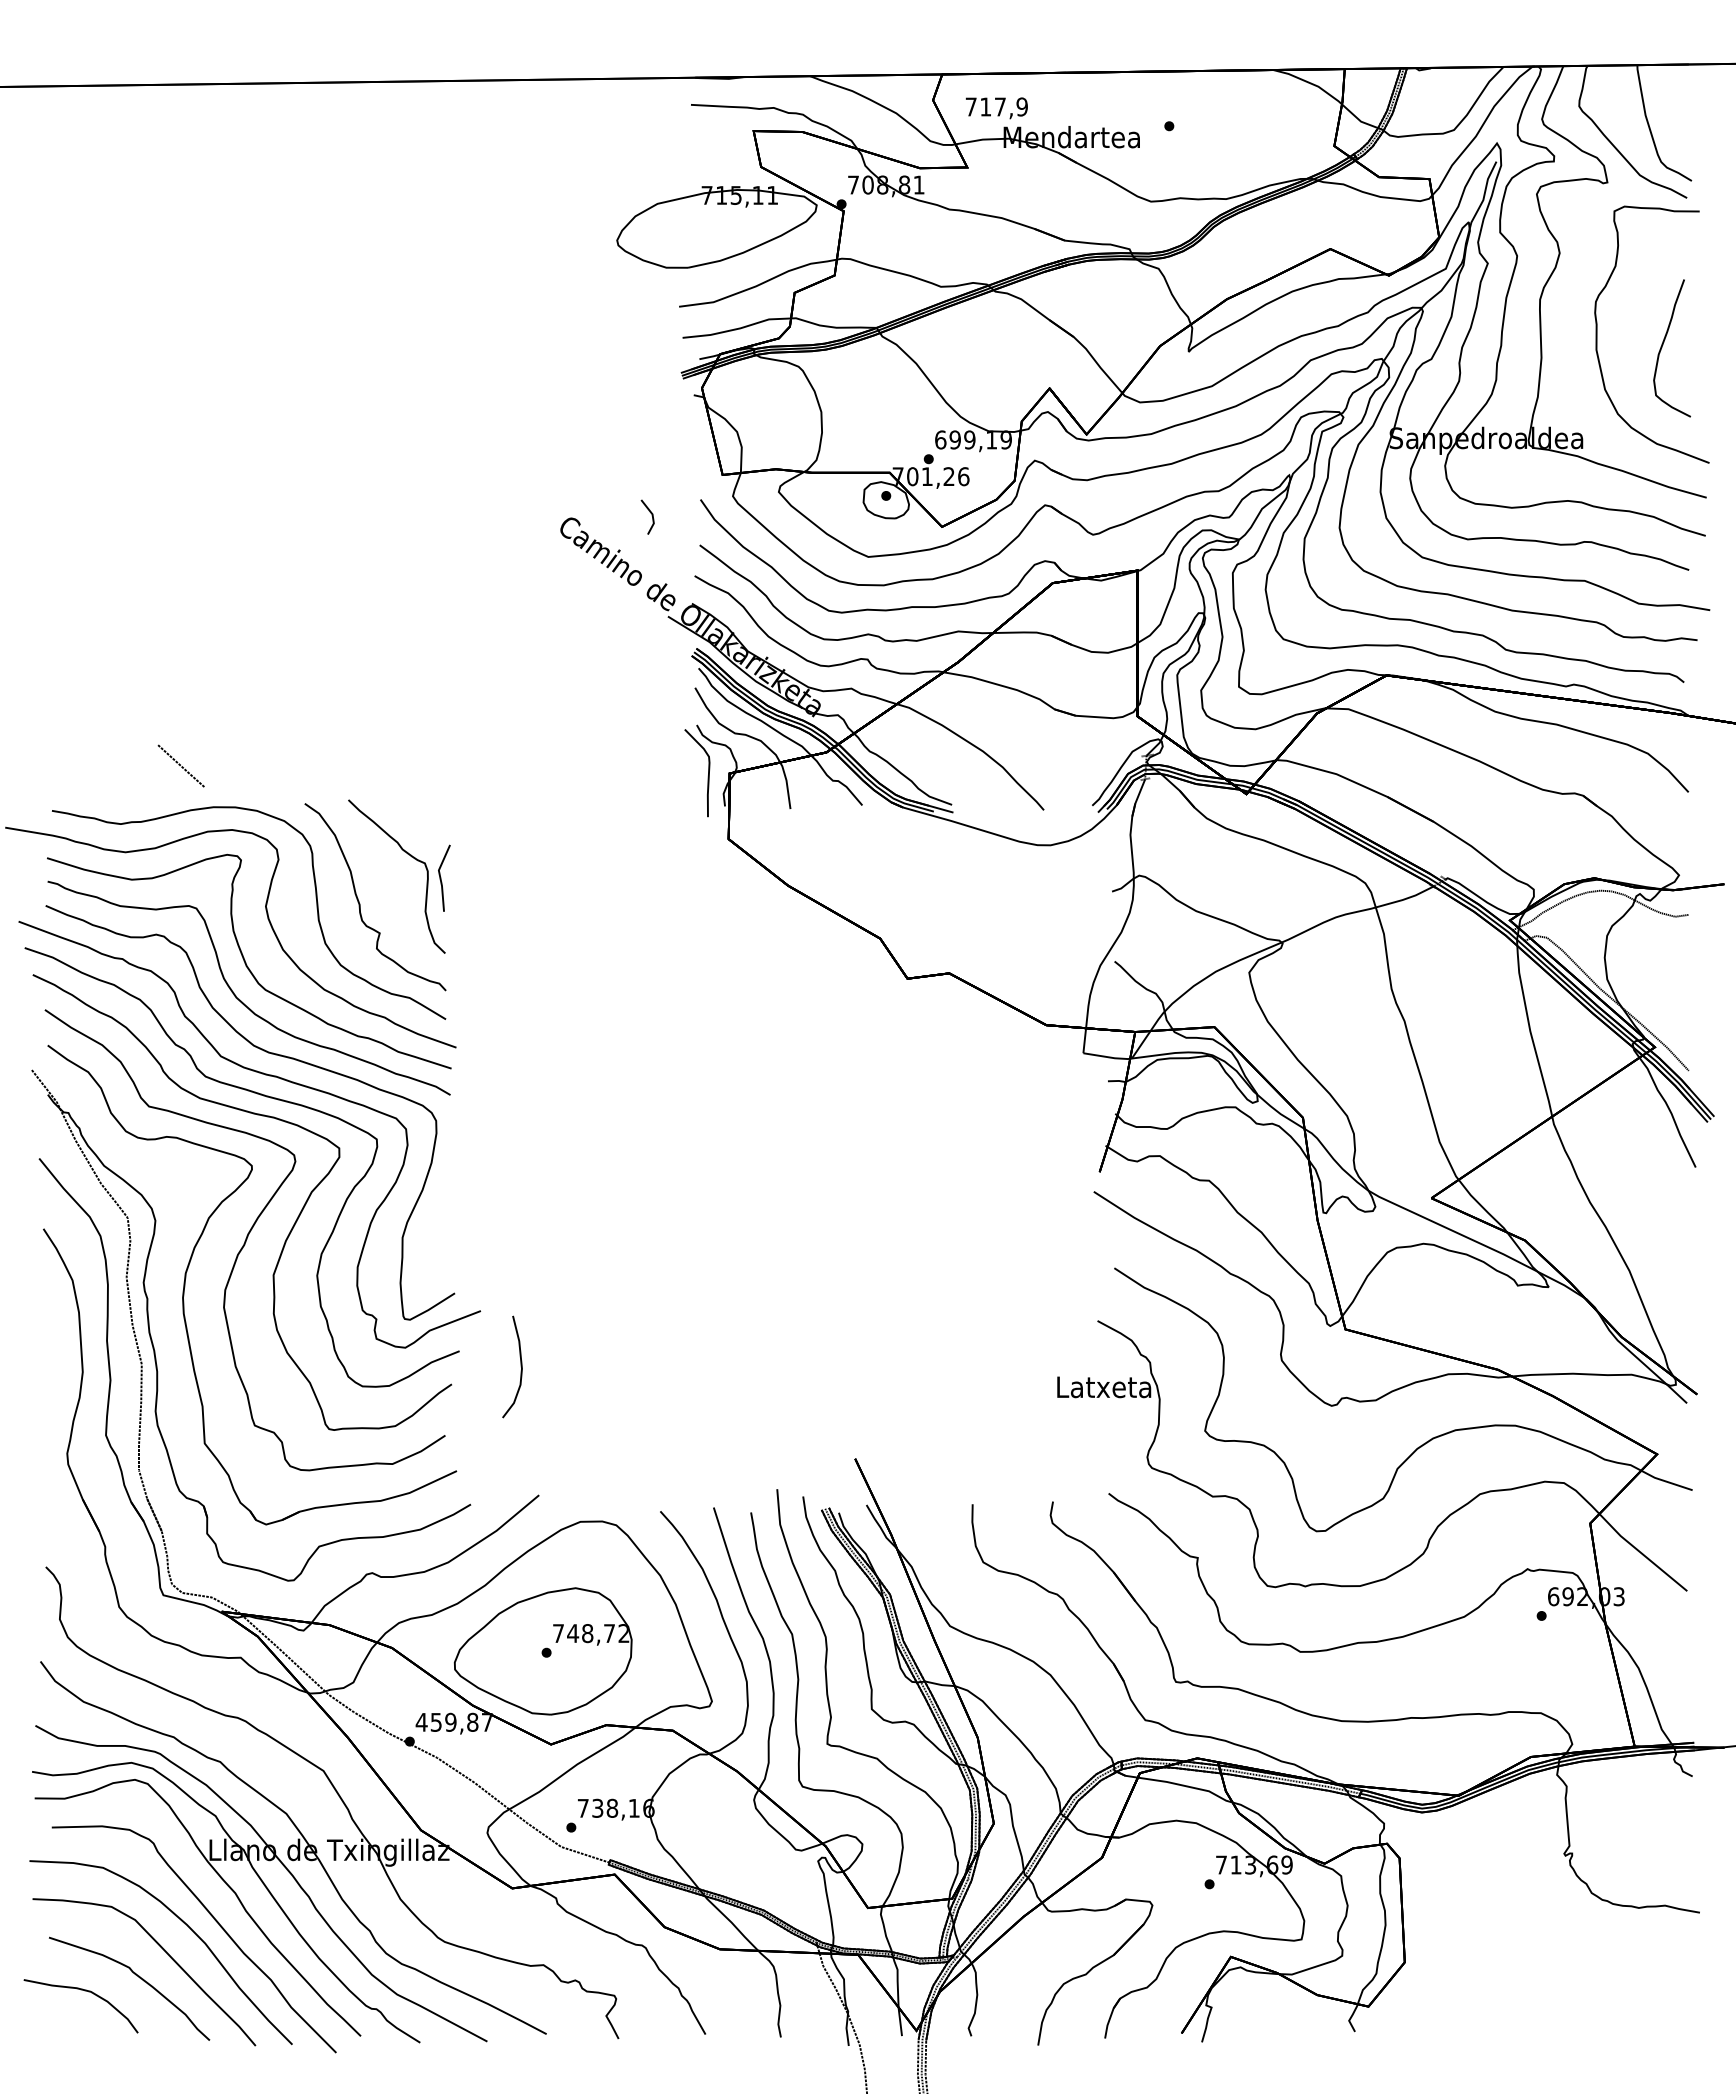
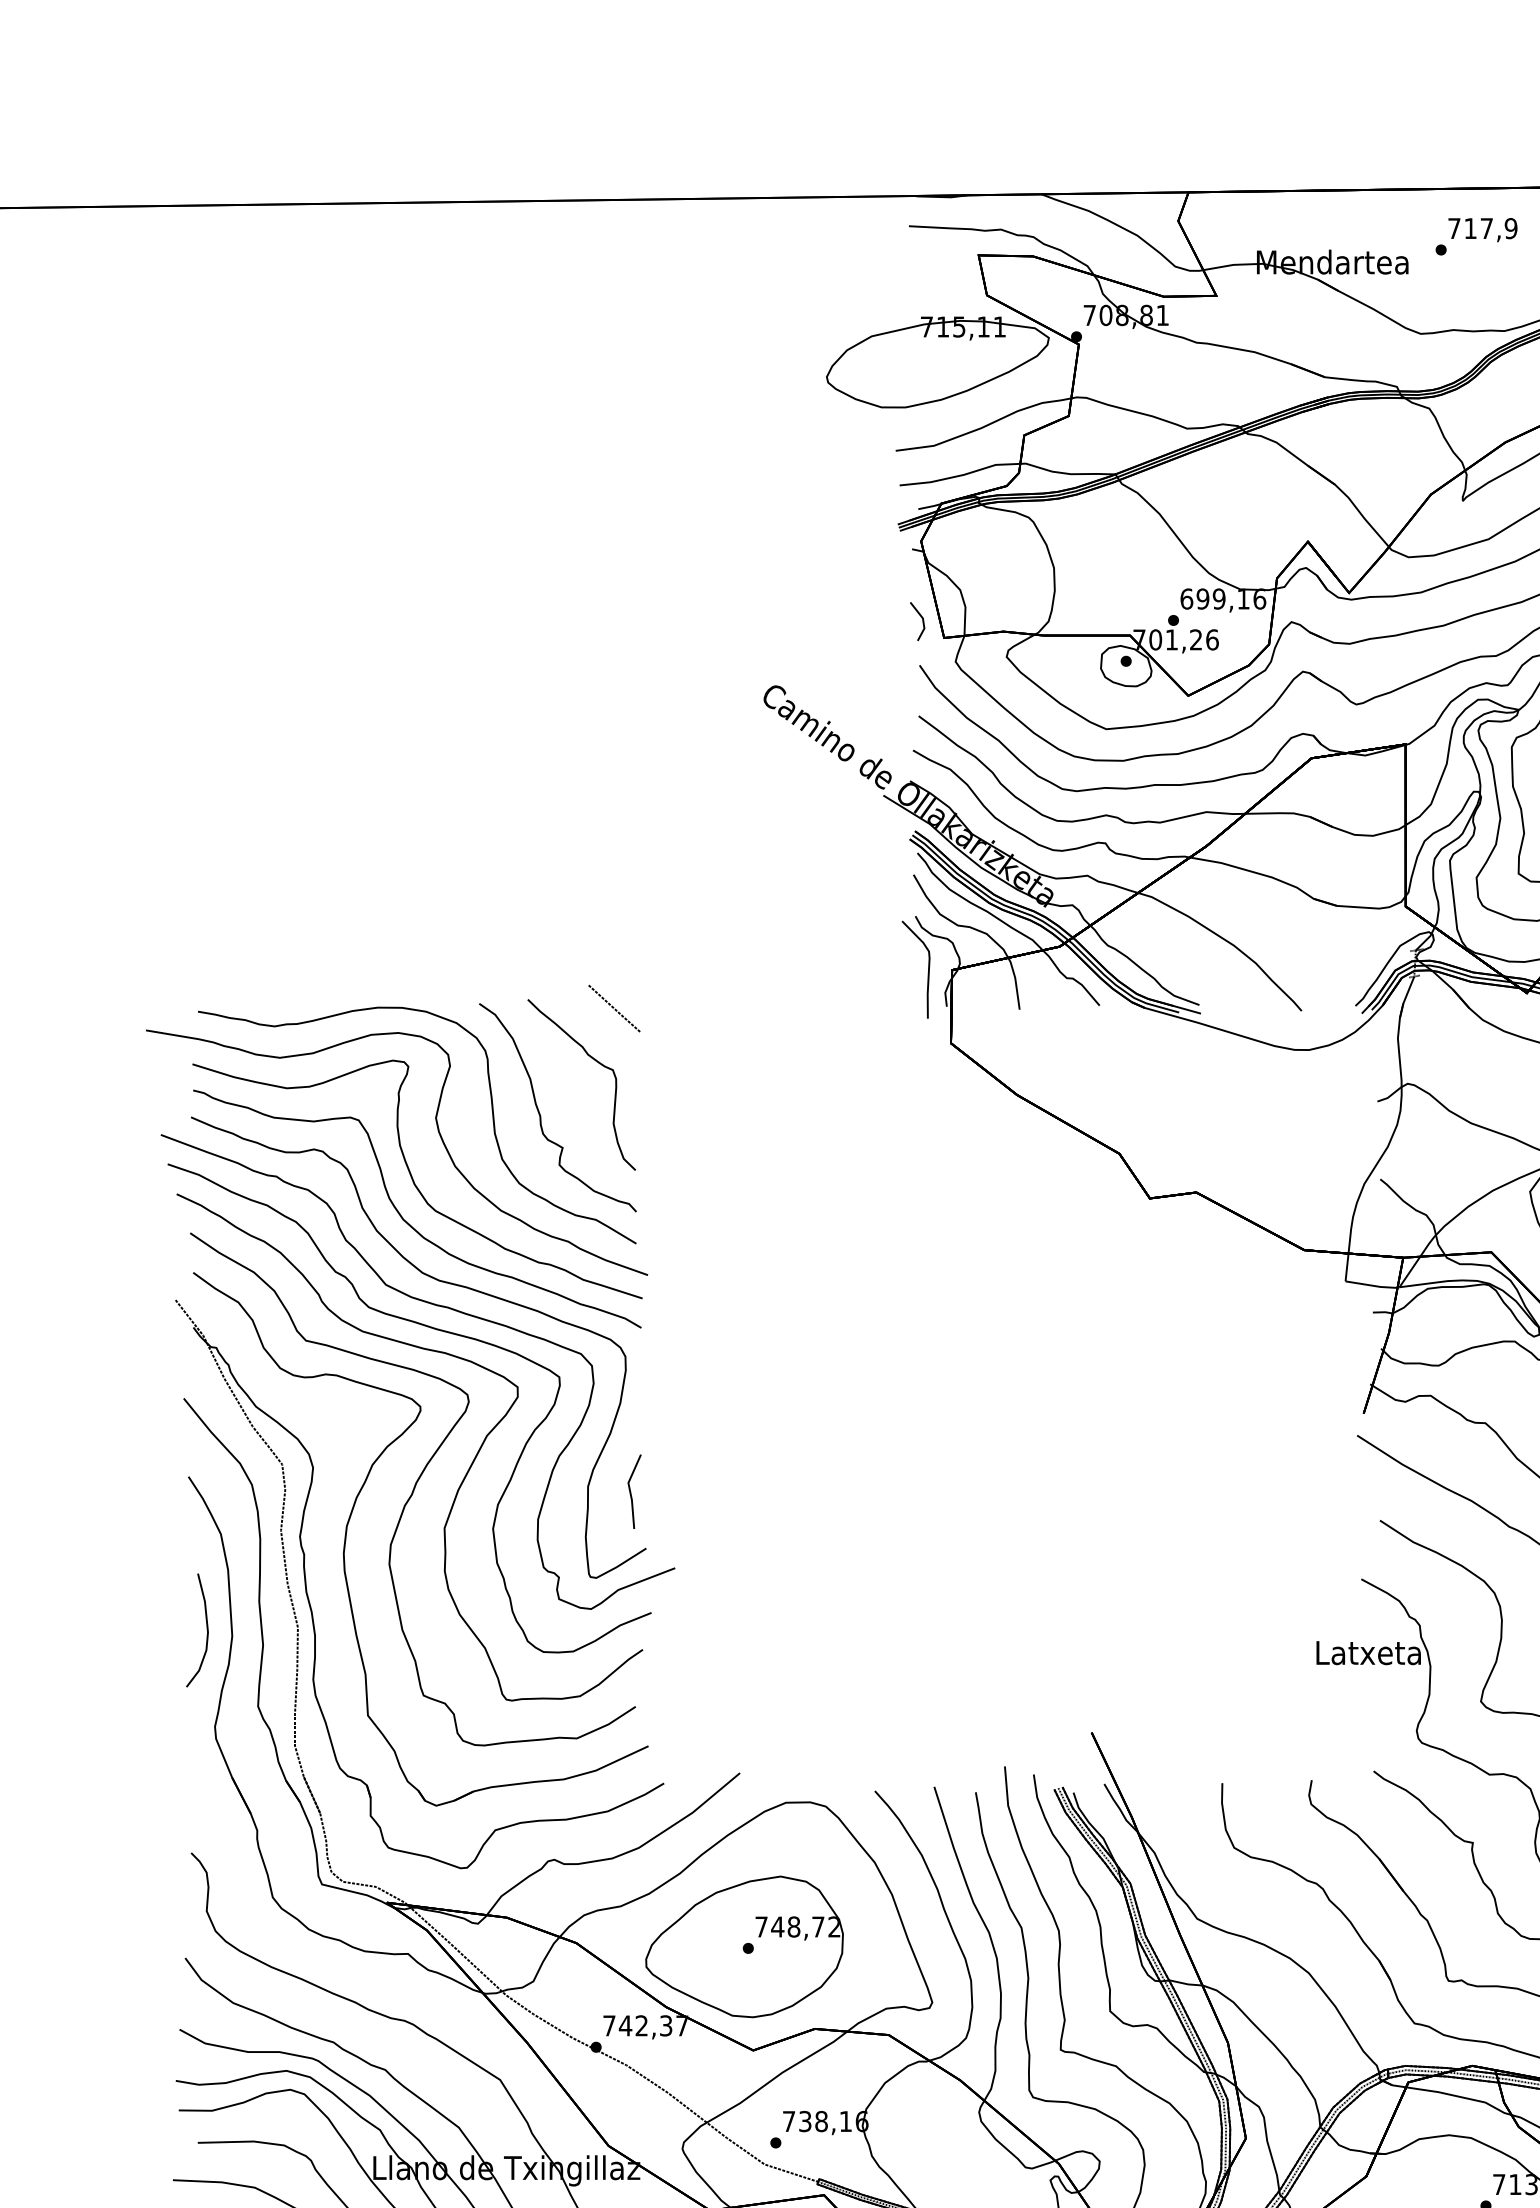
text: (996, 108) -> (1482, 230), moved
text: (1006, 439) -> (1260, 598), 699,19 -> 699,16
line: (651, 515) -> (921, 619), moved
line: (180, 765) -> (613, 1007), moved
line: (441, 877) -> (631, 1490), moved
curve: (520, 1366) -> (206, 1629), moved
text: (446, 1722) -> (636, 2025), 459,87 -> 742,37

